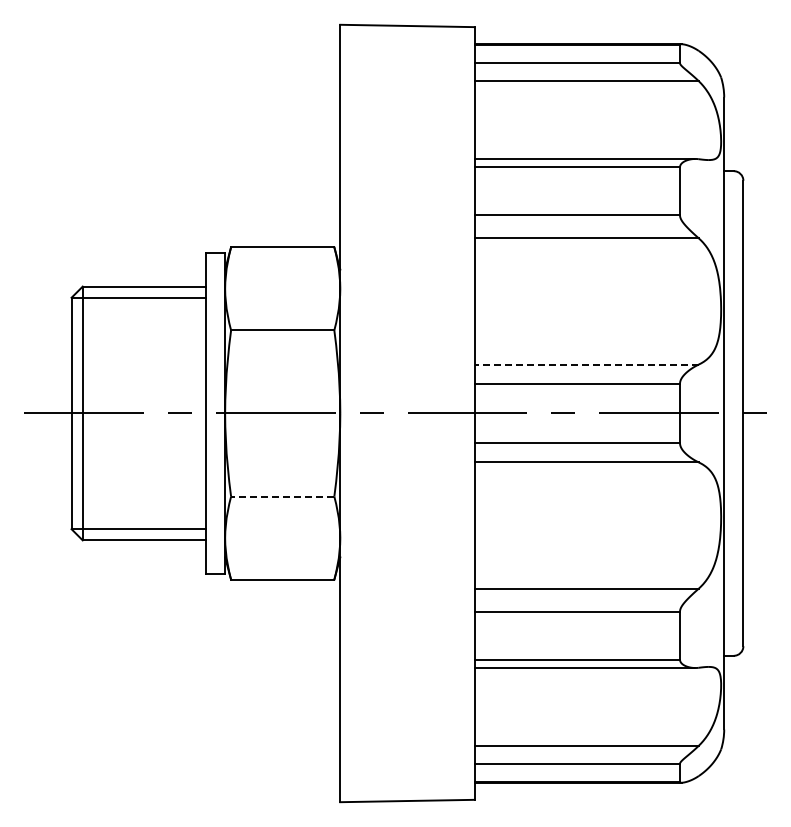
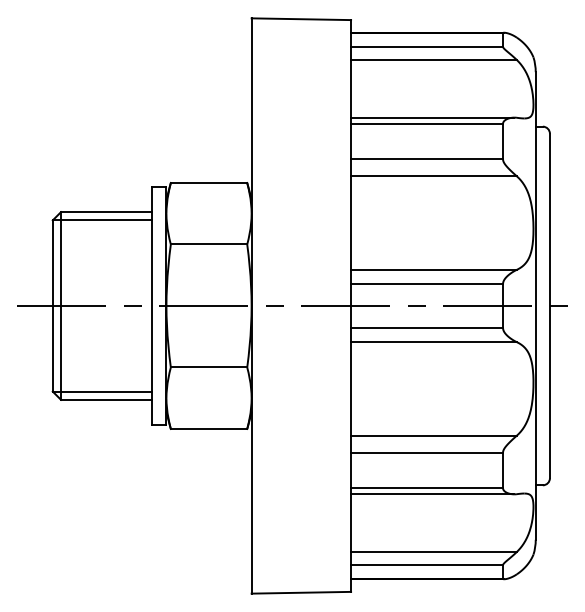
line: (586, 364) -> (433, 269), dashed -> solid
line: (282, 496) -> (208, 367), dashed -> solid

